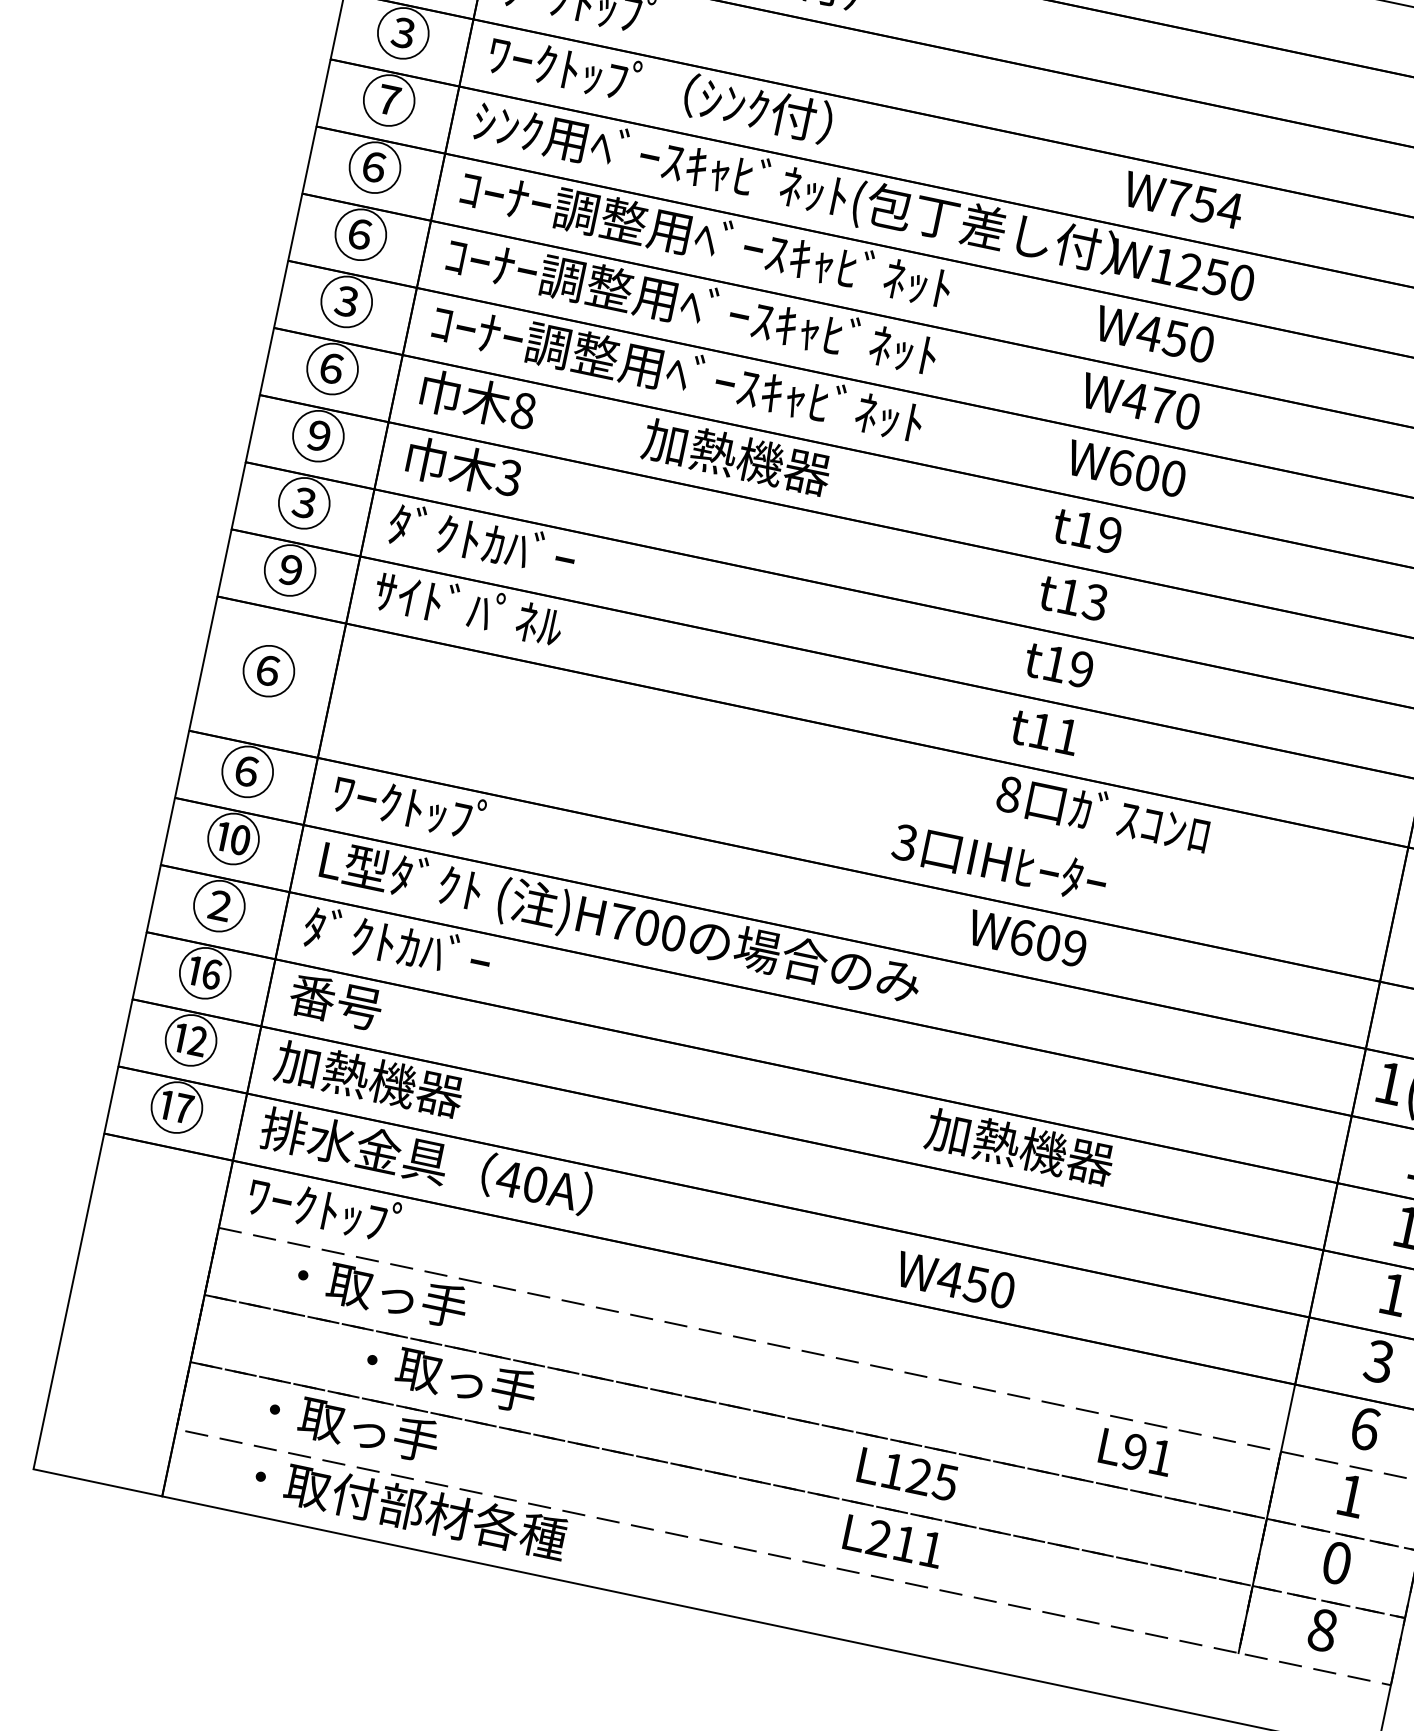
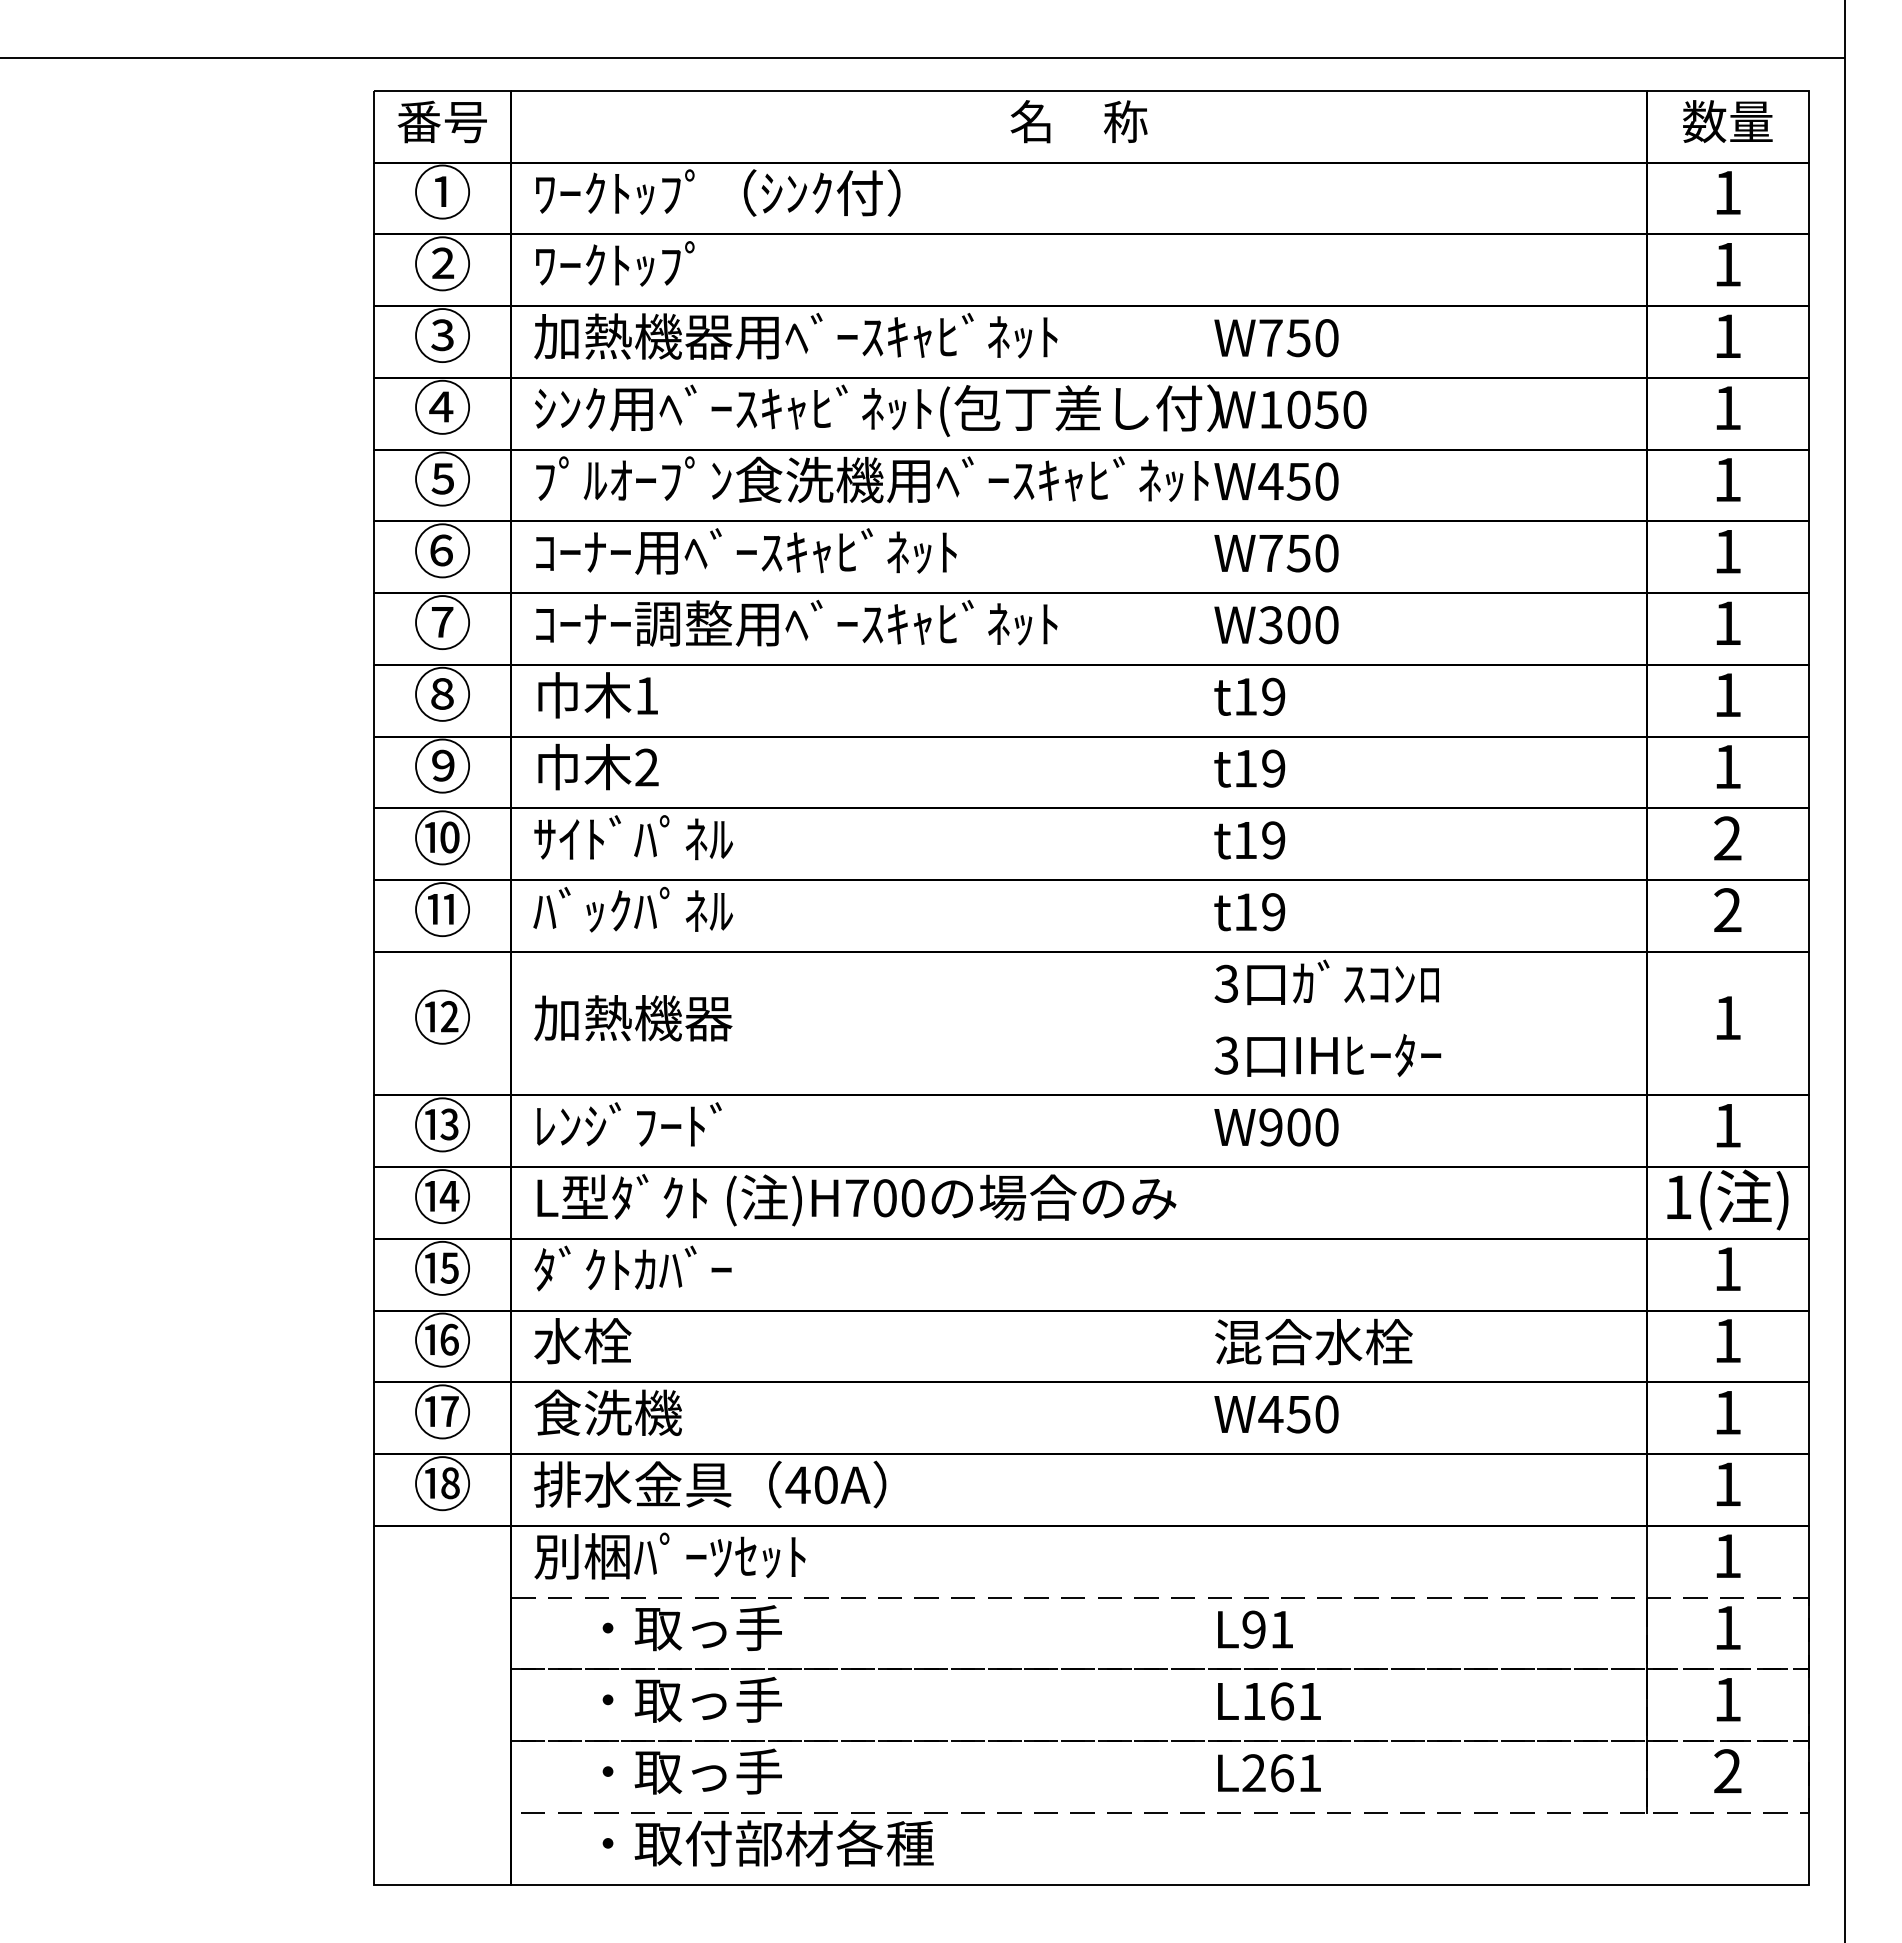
text: (388, 99) -> (441, 406), ⑦ -> ④
text: (733, 103) -> (795, 336), ﾜｰｸﾄｯﾌﾟ（ｼﾝｸ付） -> 加熱機器用ﾍﾞｰｽｷｬﾋﾞﾈｯﾄ
text: (374, 166) -> (441, 478), ⑥ -> ⑤
text: (1229, 210) -> (1326, 338), W754 -> W750
text: (777, 252) -> (872, 479), ｺｰﾅｰ調整用ﾍﾞｰｽｷｬﾋﾞﾈｯﾄ -> ﾌﾟﾙｵｰﾌﾟﾝ食洗機用ﾍﾞｰｽｷｬﾋﾞﾈｯﾄ
text: (1189, 271) -> (1298, 409), W1250 -> W1050
text: (346, 301) -> (442, 622), ③ -> ⑦
text: (738, 315) -> (846, 551), ｺｰﾅｰ調整用ﾍﾞｰｽｷｬﾋﾞﾈｯﾄ -> ｺｰﾅｰ用ﾍﾞｰｽｷｬﾋﾞﾈｯﾄ
text: (331, 368) -> (441, 693), ⑥ -> ⑧
text: (1148, 403) -> (1284, 553), W470 -> W750
text: (523, 410) -> (646, 695), 8 -> 1
text: (737, 457) -> (633, 1018), moved
text: (1120, 467) -> (1270, 625), W600 -> W300
text: (508, 477) -> (646, 767), 3 -> 2
text: (304, 502) -> (442, 837), ③ -> ⑩
text: (482, 540) -> (633, 837), ﾀﾞｸﾄｶﾊﾞｰ -> ｻｲﾄﾞﾊﾟﾈﾙ
text: (289, 570) -> (441, 909), ⑨ -> ⑪
text: (420, 597) -> (581, 909), ｻｲﾄﾞﾊﾟﾈﾙ -> ﾊﾞｯｸﾊﾟﾈﾙ
text: (1095, 602) -> (1273, 768), t13 -> t19
text: (268, 670) -> (441, 1016), ⑥ -> ⑫
text: (1067, 737) -> (1273, 912), t11 -> t19
text: (246, 771) -> (441, 1124), ⑥ -> ⑬
text: (1009, 794) -> (1226, 983), 8 -> 3
text: (421, 808) -> (628, 1124), ﾜｰｸﾄｯﾌﾟ -> ﾚﾝｼﾞﾌｰﾄﾞ
text: (240, 840) -> (449, 1196), ⑩ -> ⑭
text: (999, 862) -> (1327, 1055), moved
text: (218, 905) -> (441, 1267), ② -> ⑮
text: (1048, 943) -> (1298, 1127), W609 -> W900
text: (335, 1002) -> (582, 1341), 番号 -> 水栓
text: (193, 1039) -> (444, 1410), ⑫ -> ⑰
text: (369, 1078) -> (633, 1412), 加熱機器 -> 食洗機
text: (178, 1107) -> (444, 1483), ⑰ -> ⑱
text: (1019, 1146) -> (1313, 1341), 加熱機器 -> 混合水栓
text: (375, 1219) -> (669, 1555), ﾜｰｸﾄｯﾌﾟ -> 別梱ﾊﾟｰﾂｾｯﾄ
text: (955, 1280) -> (1276, 1414), moved
text: (1379, 1361) -> (1727, 1484), 3 -> 1
text: (450, 1376) -> (691, 1699), moved
text: (1365, 1428) -> (1728, 1555), 6 -> 1
text: (1136, 1452) -> (1255, 1629), moved
text: (932, 1479) -> (1295, 1701), L125 -> L161
text: (905, 1544) -> (1282, 1773), L211 -> L261
text: (1336, 1562) -> (1727, 1699), 0 -> 1
text: (1322, 1630) -> (1727, 1771), 8 -> 2

